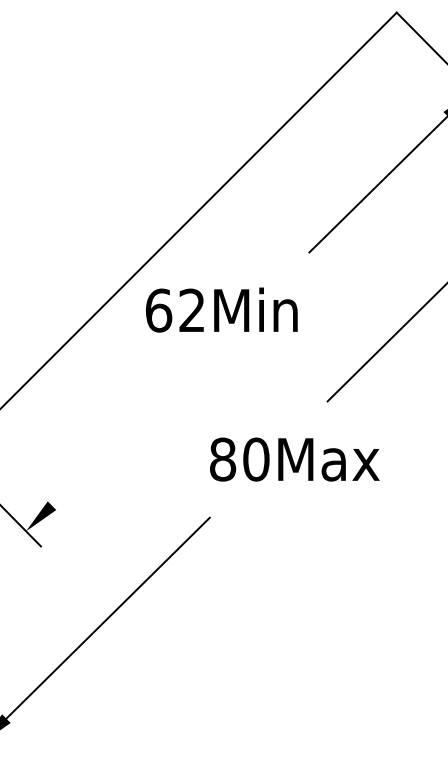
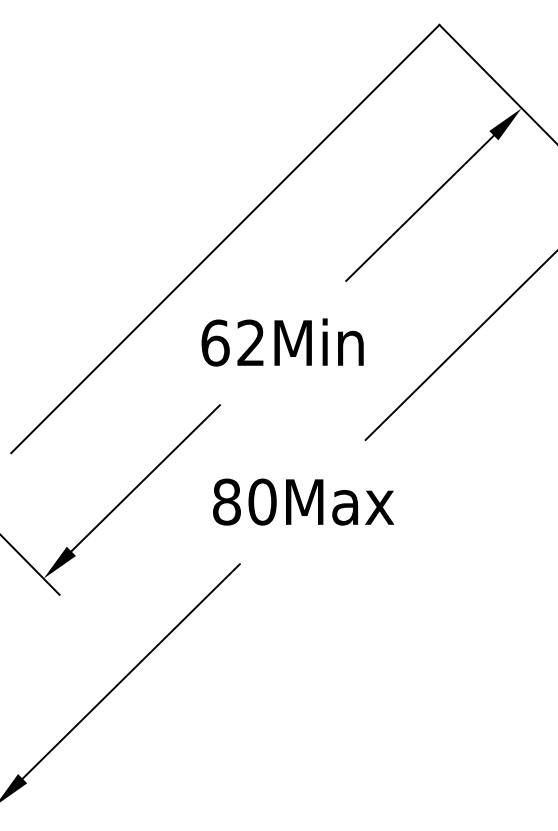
text: (221, 310) -> (282, 342), moved
line: (121, 437) -> (145, 478), added
text: (294, 459) -> (303, 501), moved

